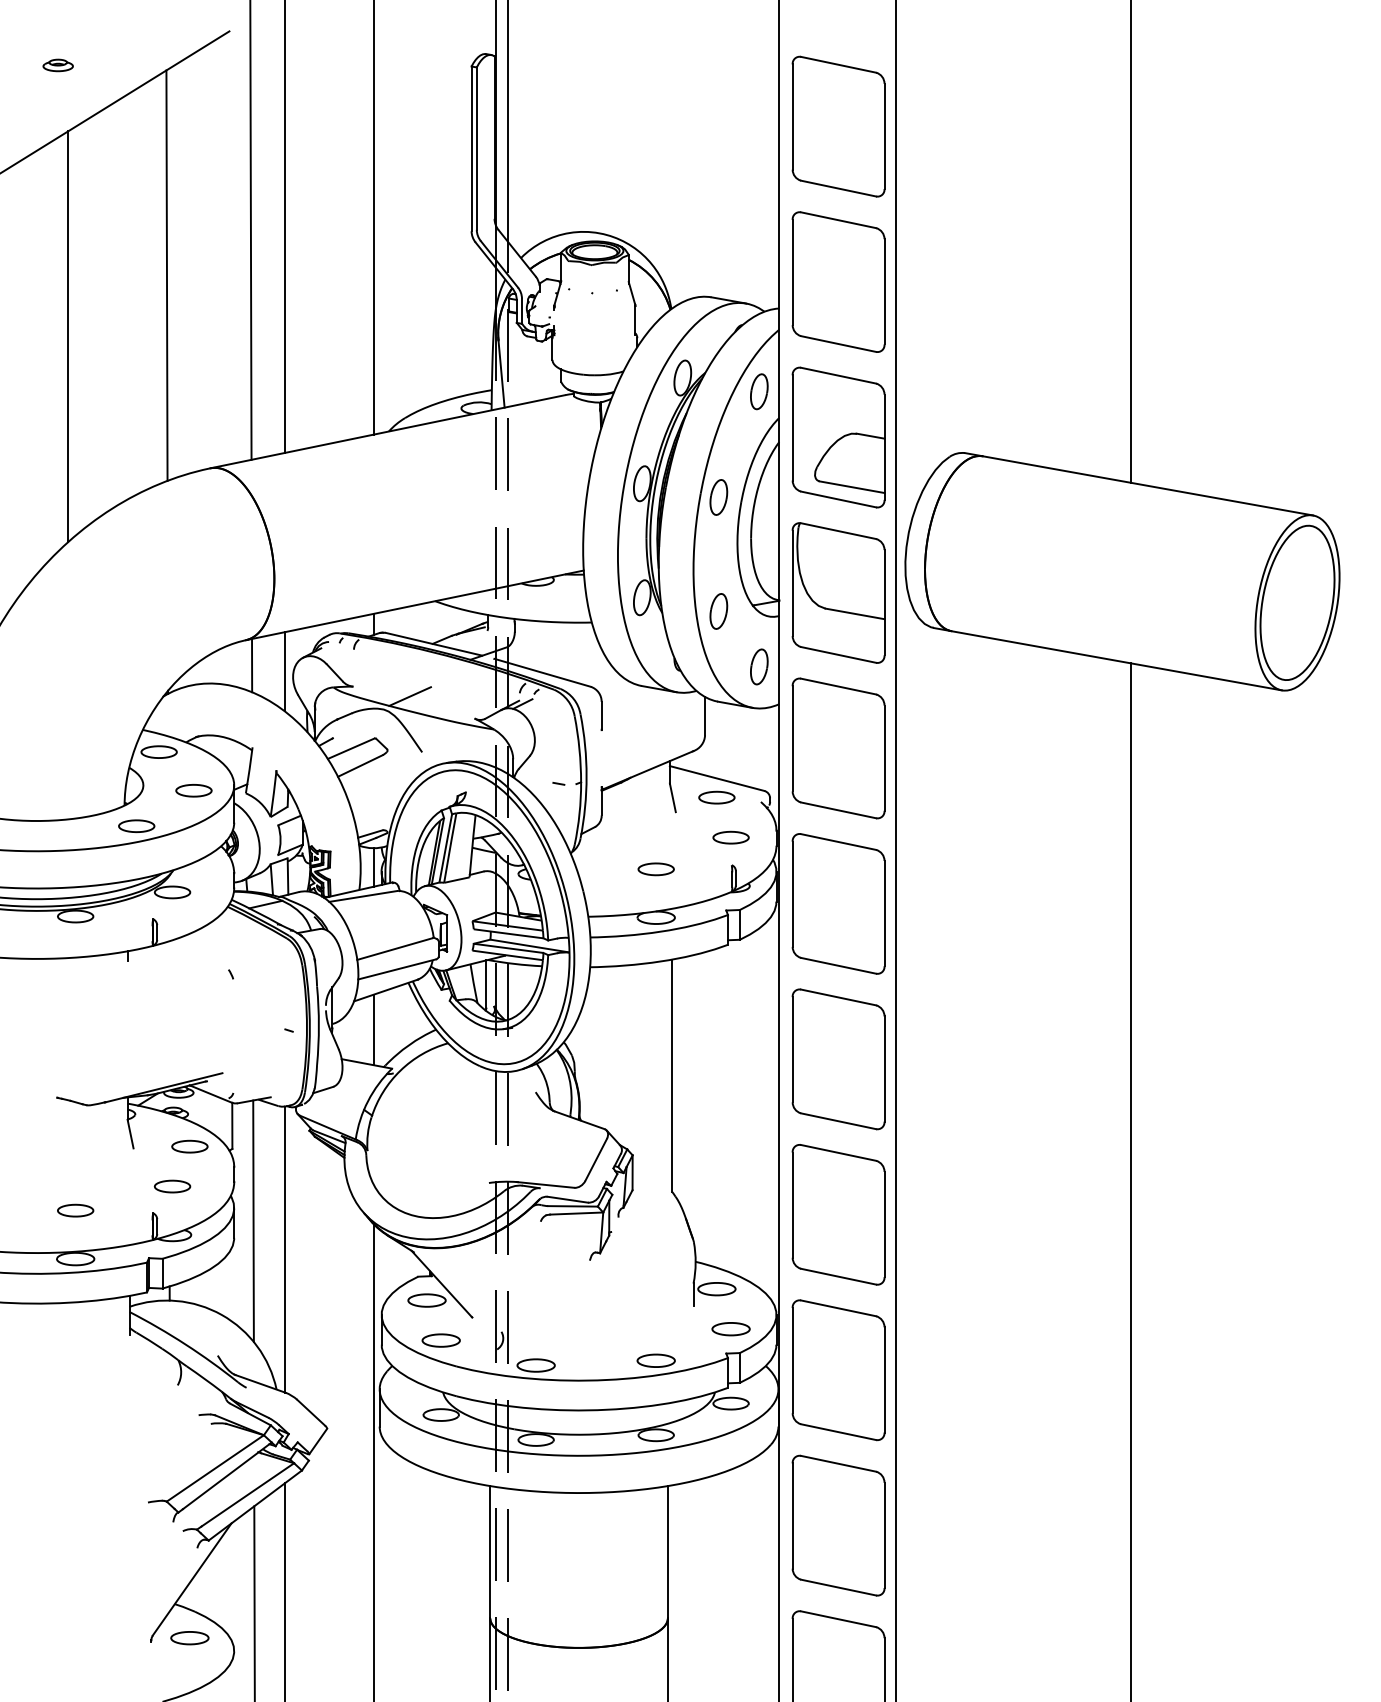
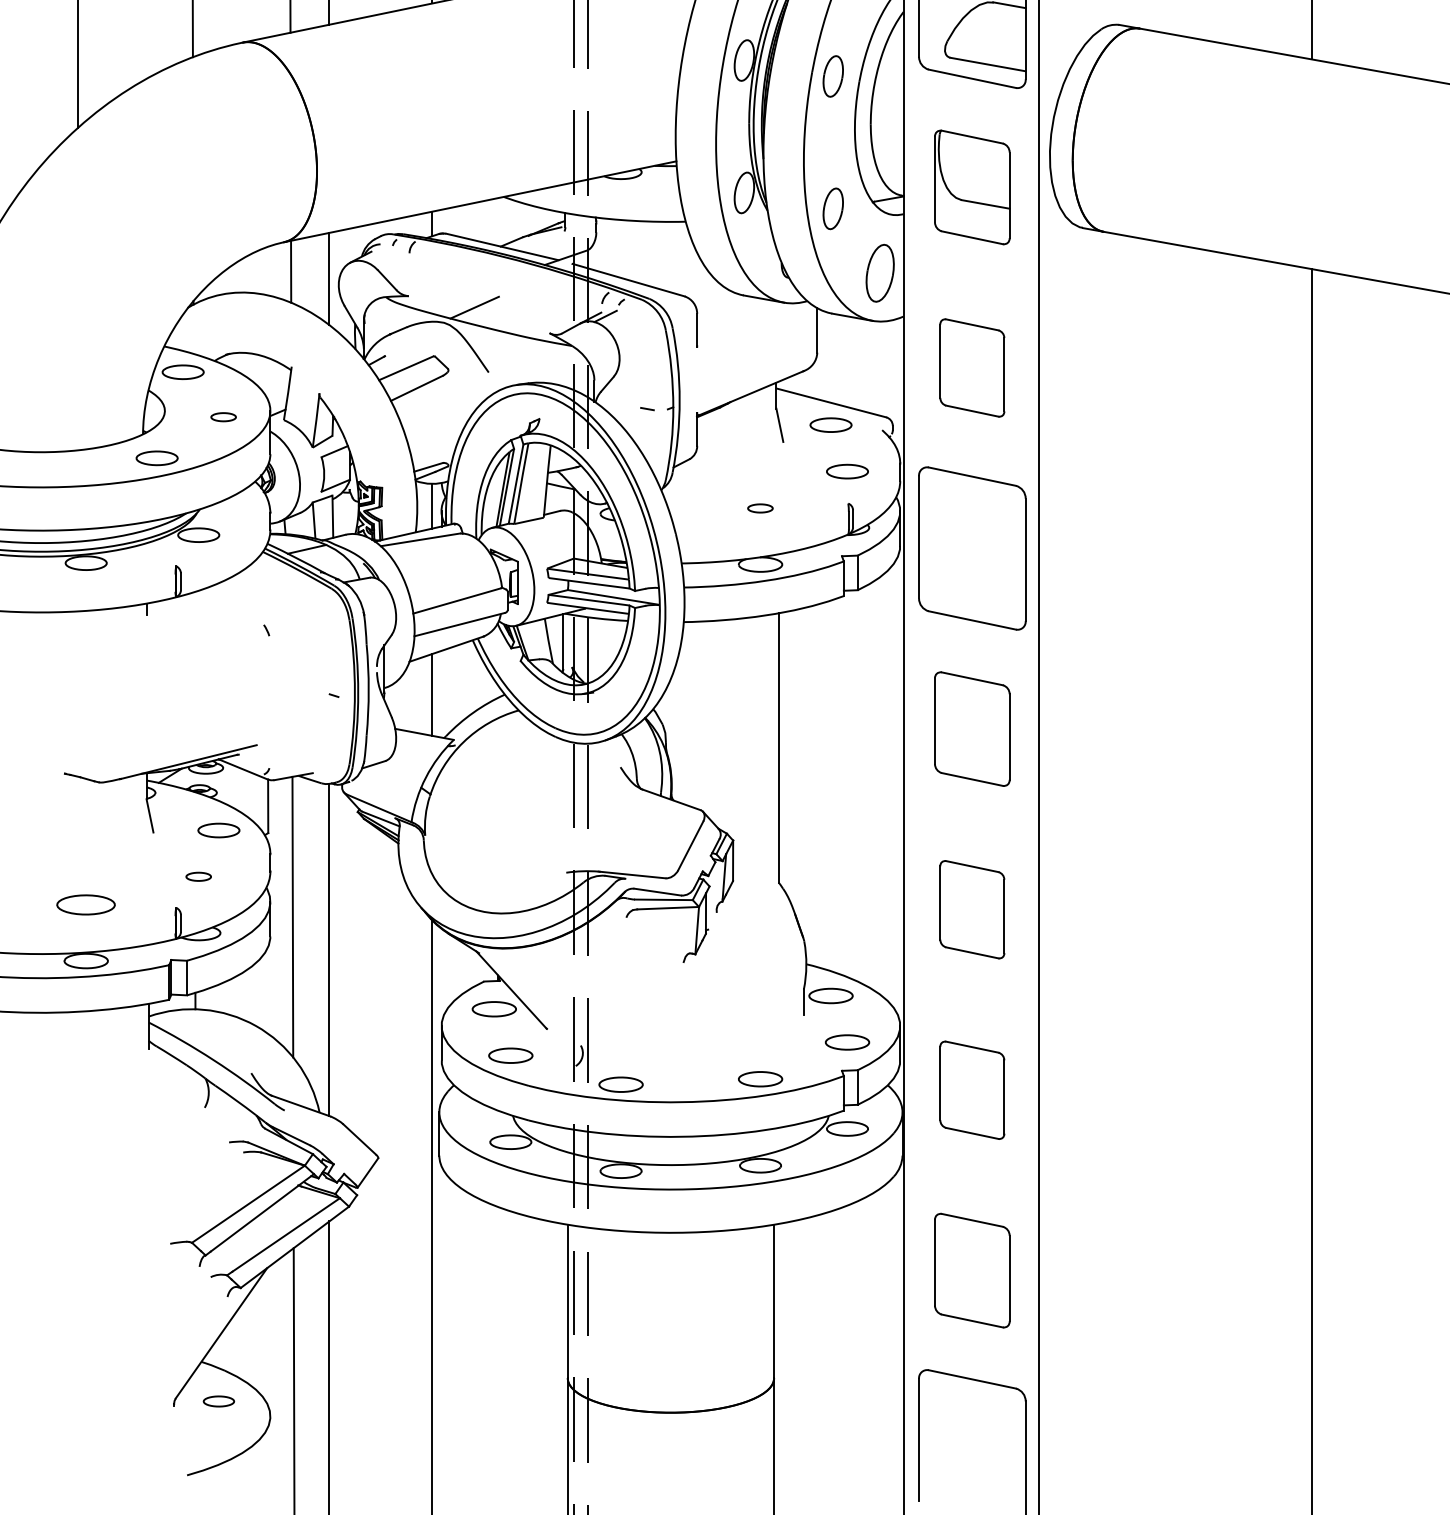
part: (838, 592) -> (972, 186), size x0.7
part: (759, 666) -> (880, 272), size x1.4
part: (838, 748) -> (972, 368), size x0.6
part: (193, 790) -> (223, 416), size x0.6
part: (655, 869) -> (759, 508), size x0.6
part: (838, 1059) -> (972, 729), size x0.7
part: (172, 1186) -> (198, 876), size x0.6
part: (75, 1210) -> (86, 904), size x1.4
part: (838, 1214) -> (972, 909), size x0.6
part: (838, 1370) -> (972, 1090), size x0.6
part: (838, 1525) -> (972, 1270), size x0.7
part: (189, 1638) -> (218, 1401), size x0.7

